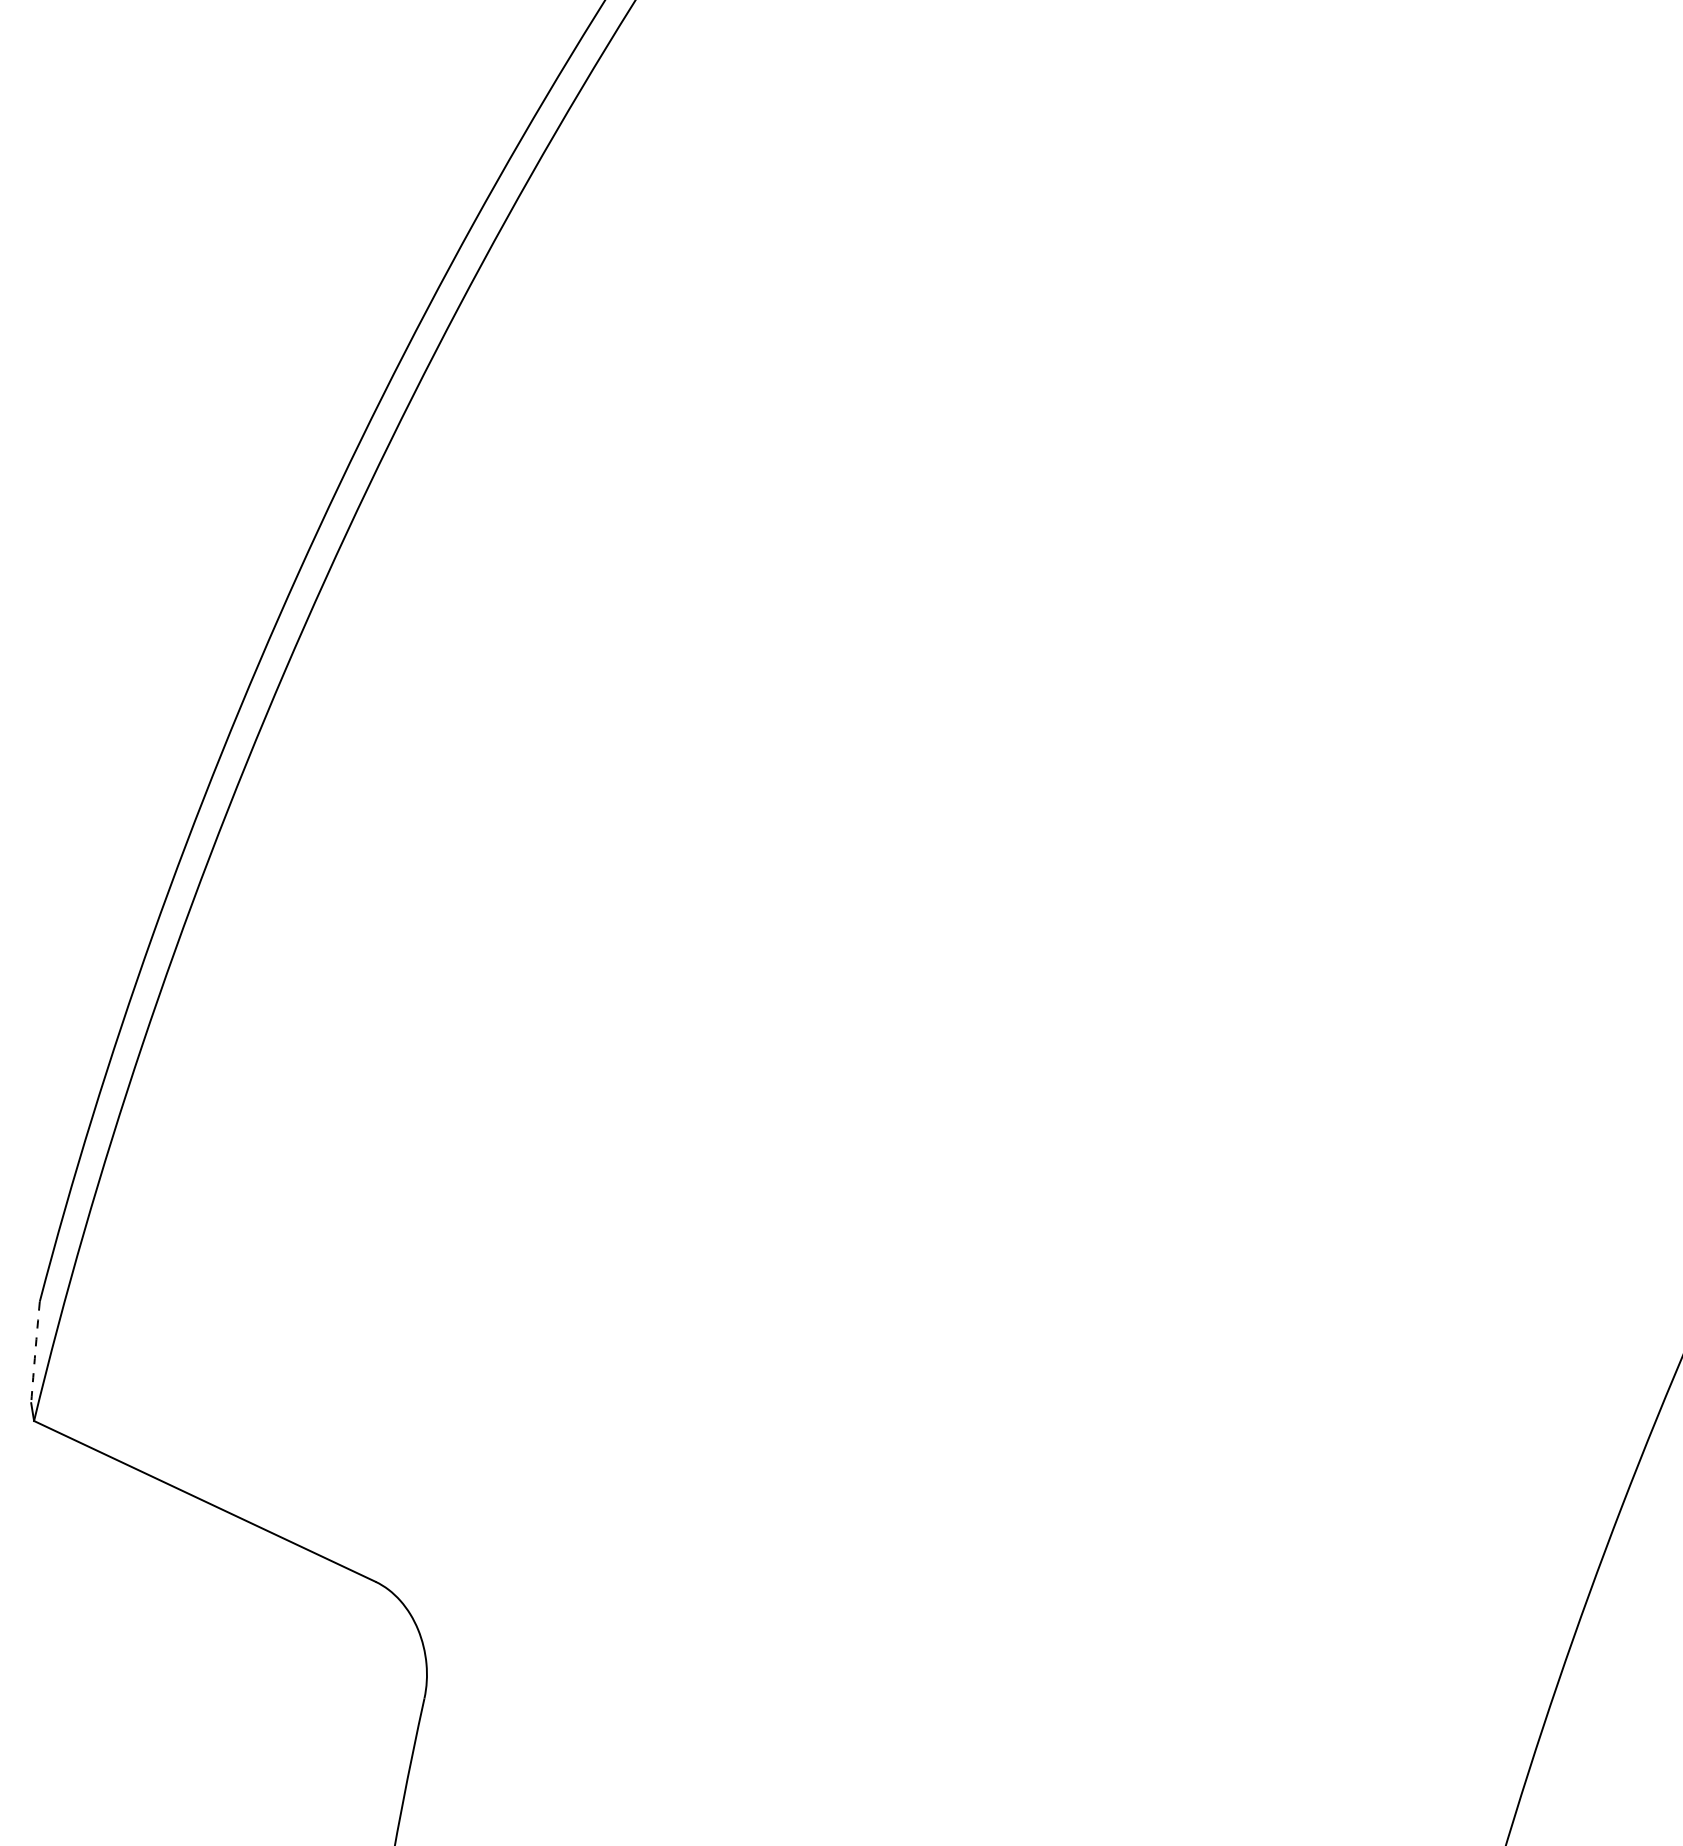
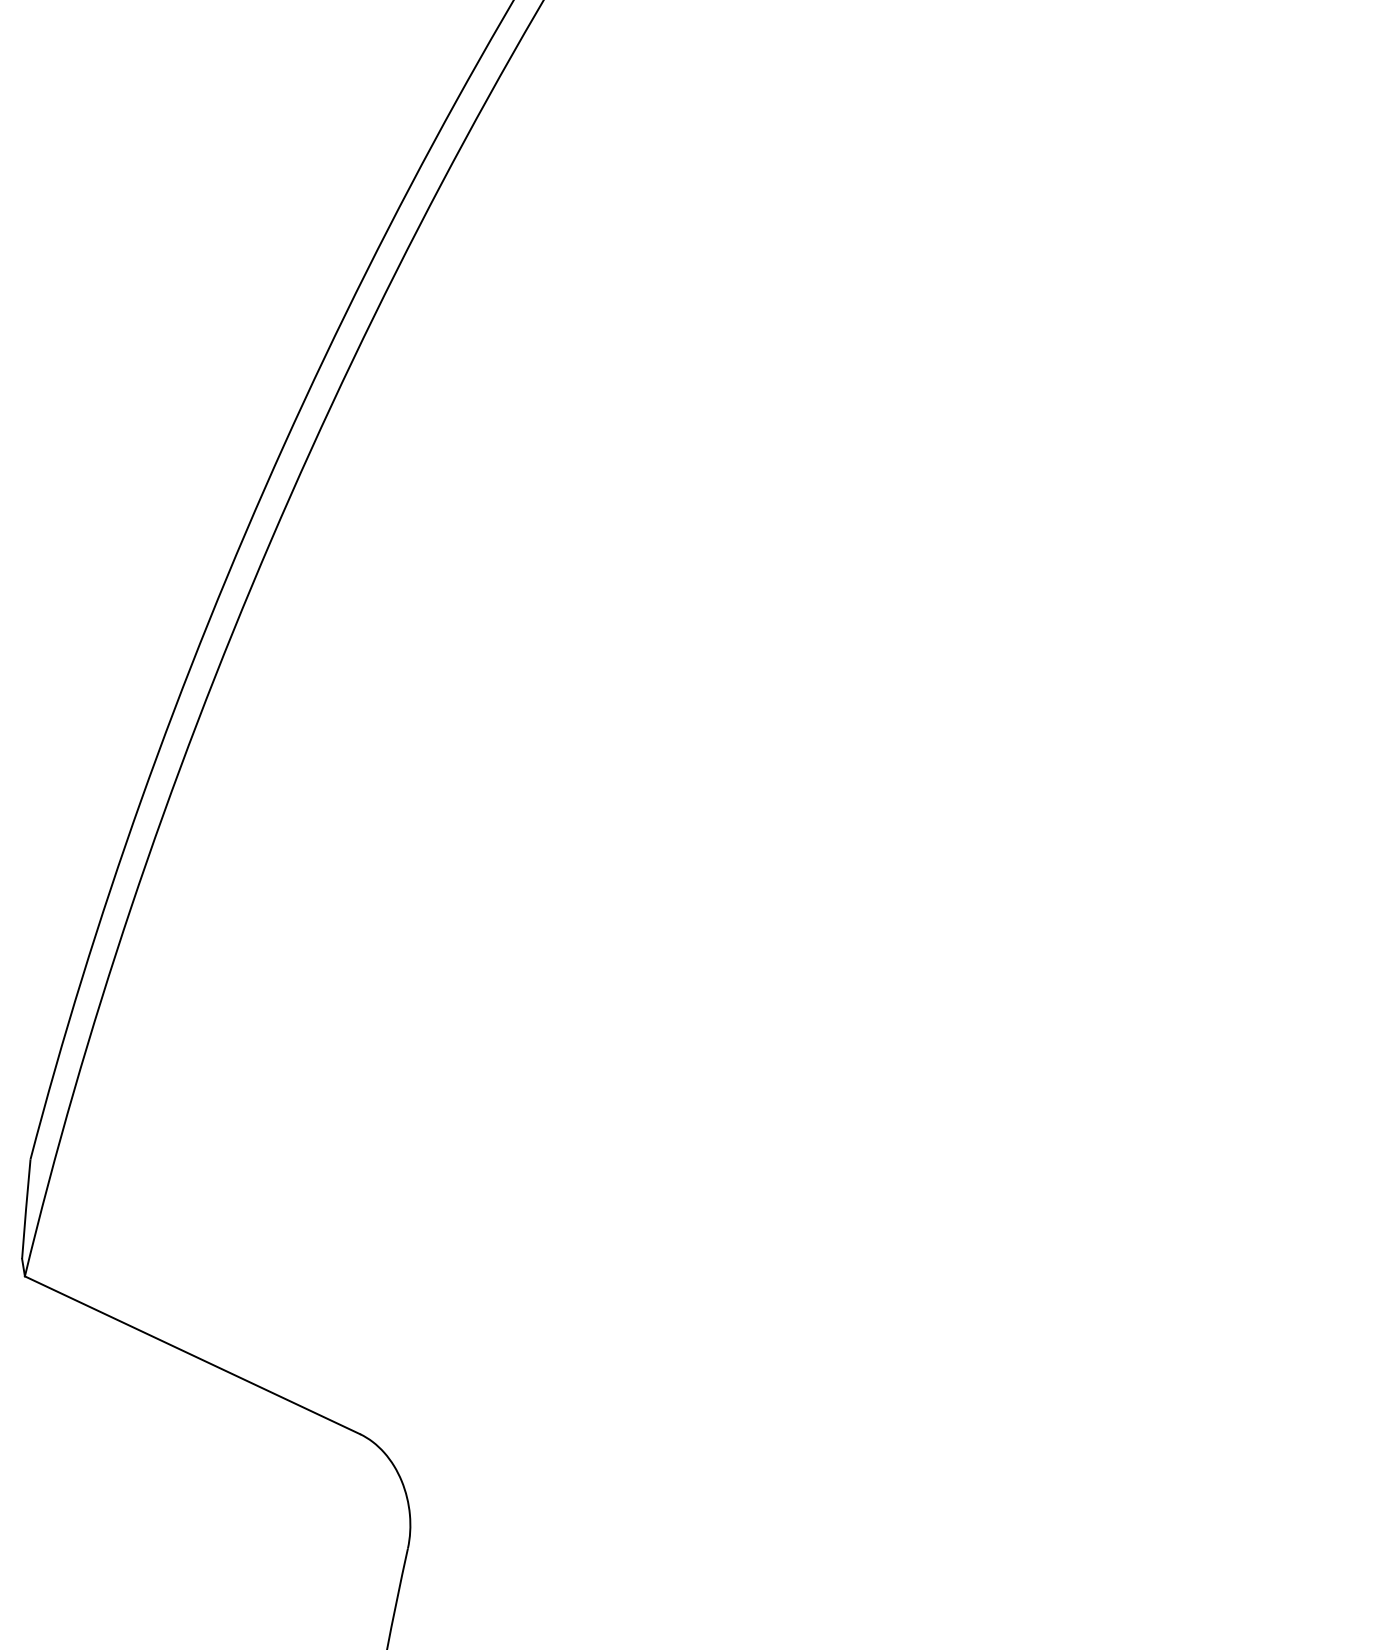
arc: (35, 1352) -> (26, 1209), dashed -> solid

